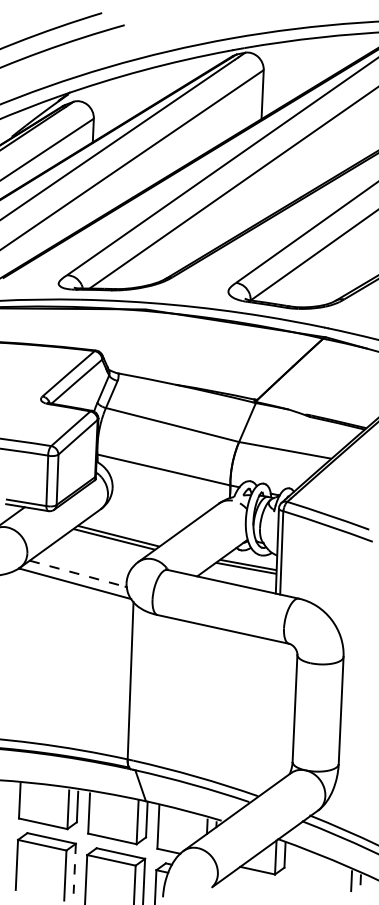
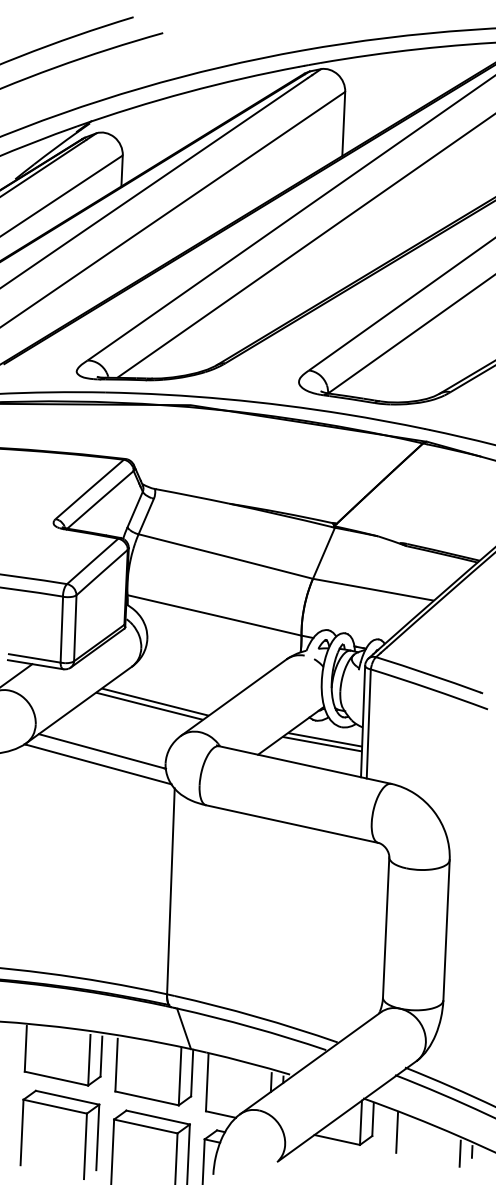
line: (77, 573) -> (101, 750), dashed -> solid
line: (303, 864) -> (397, 1131), added
line: (74, 869) -> (97, 1138), dashed -> solid

